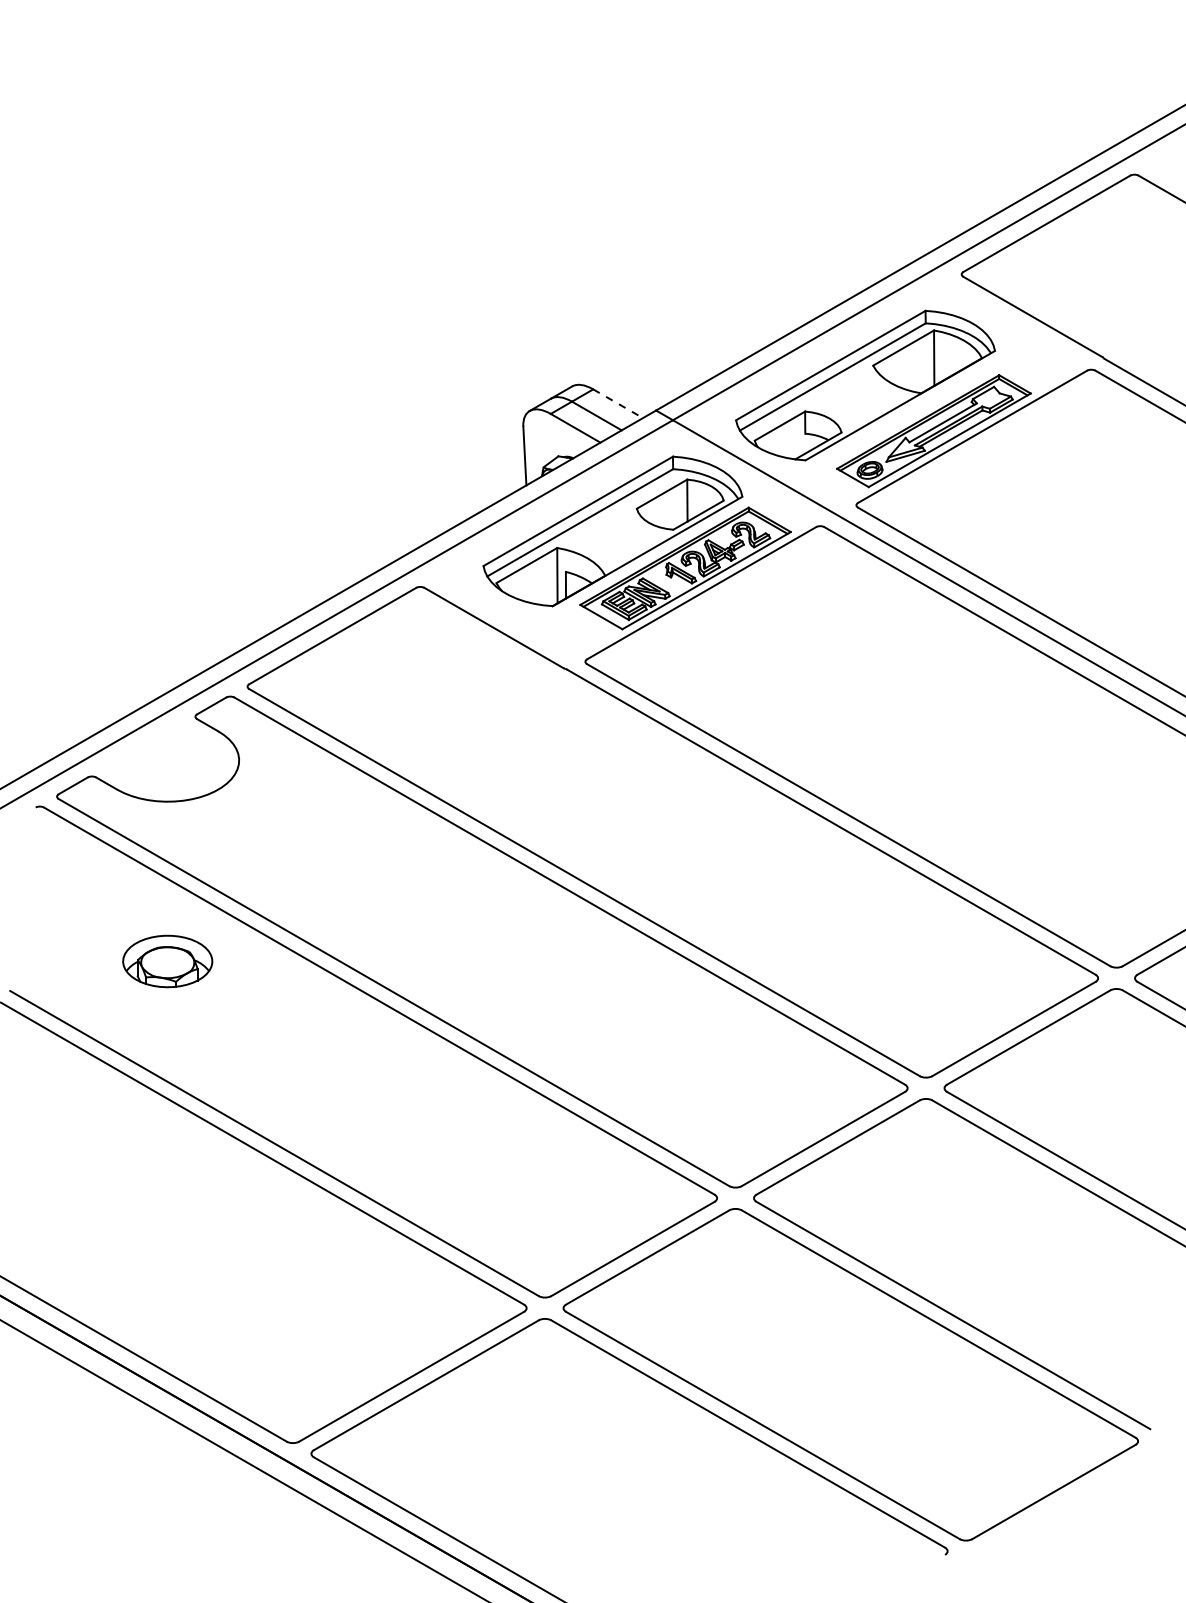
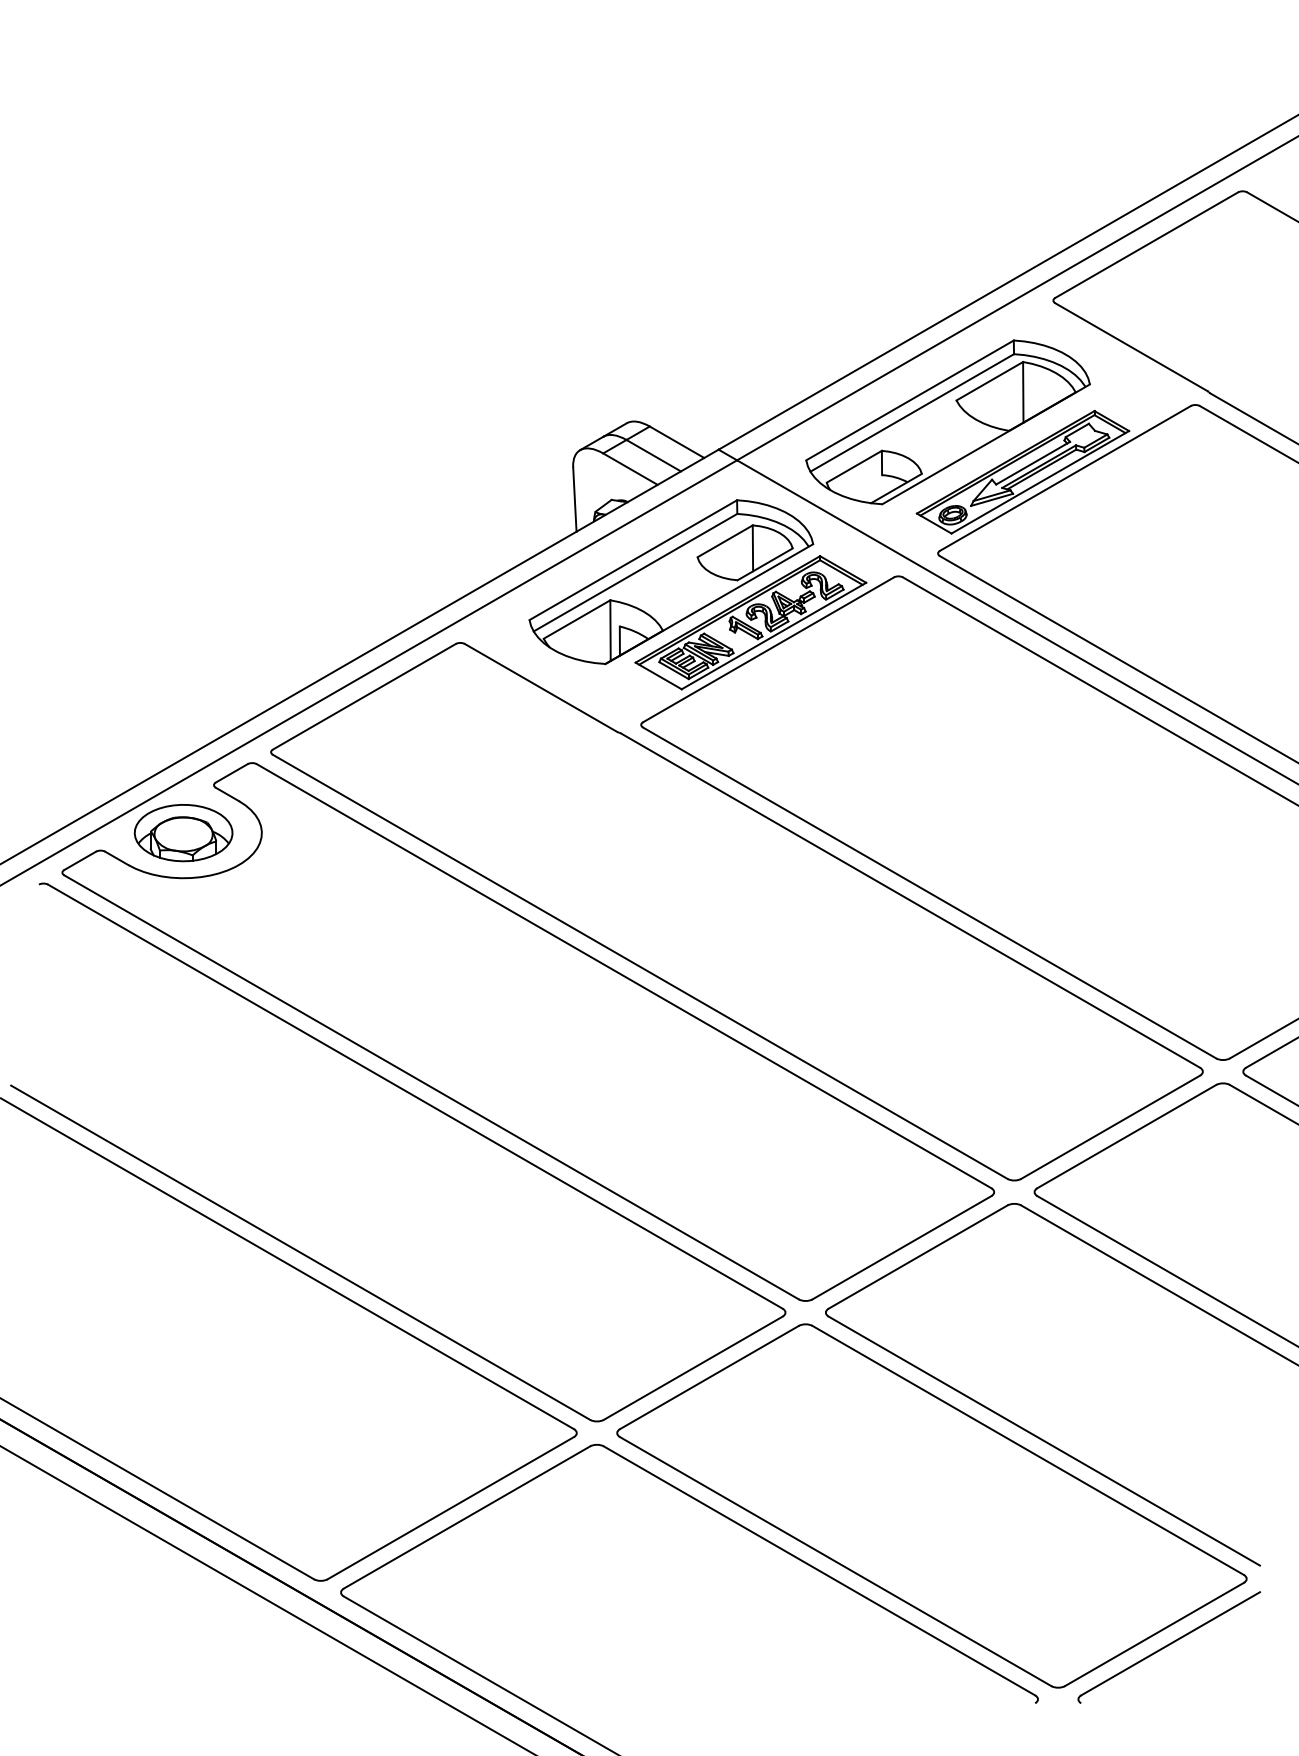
line: (618, 403) -> (677, 441), dashed -> solid
part: (167, 961) -> (183, 833), moved
part: (1067, 1503) -> (1169, 1647), added

